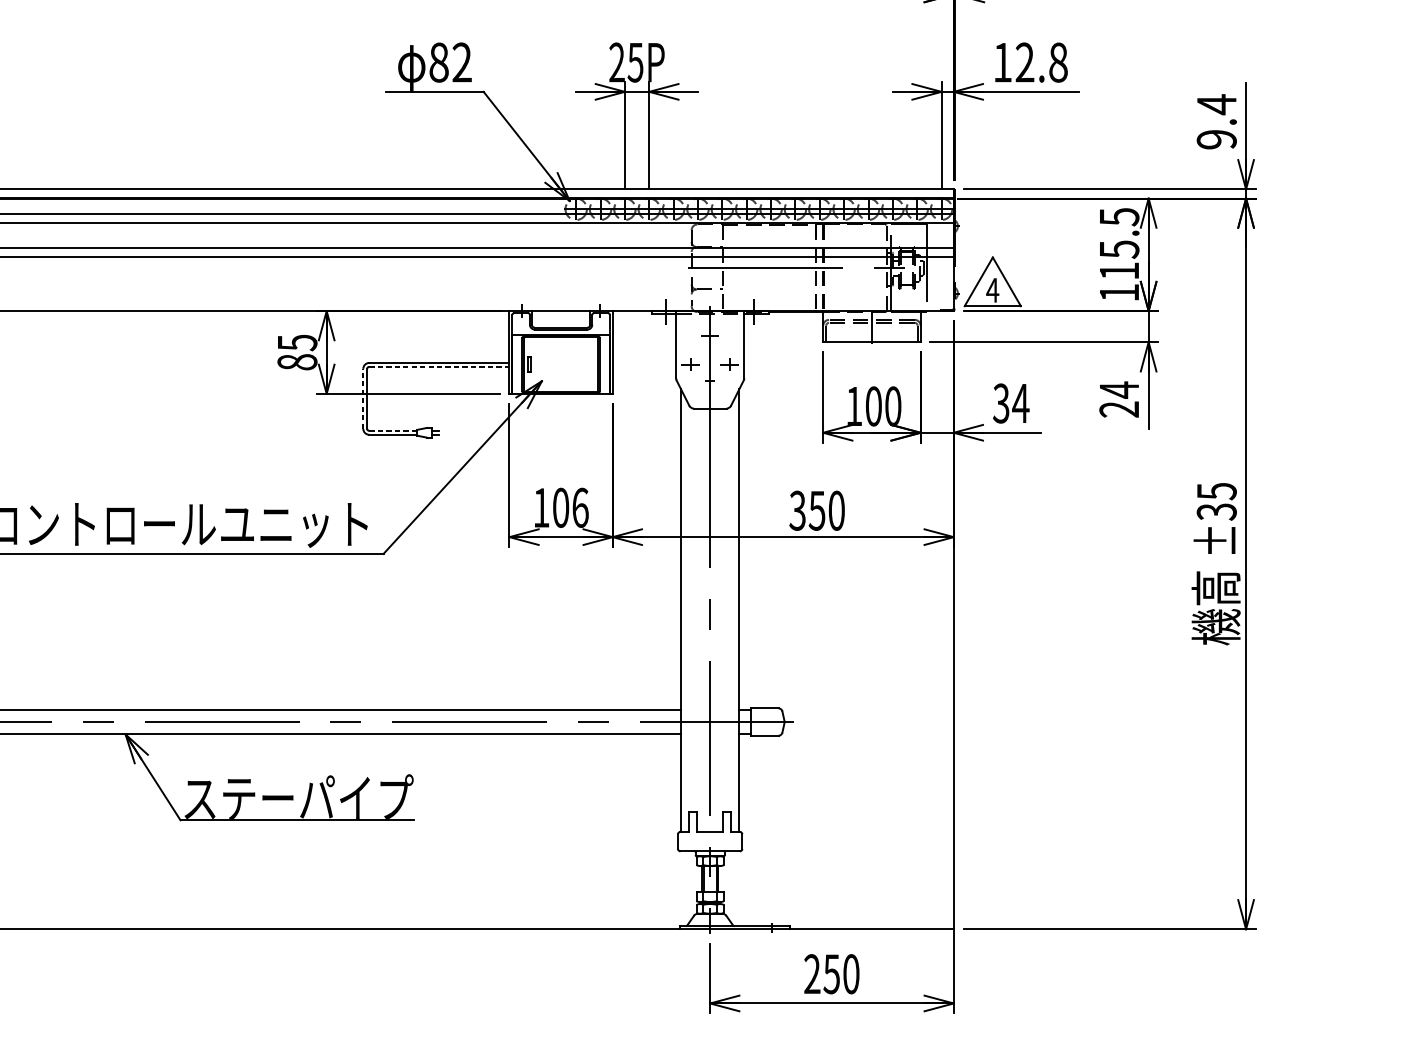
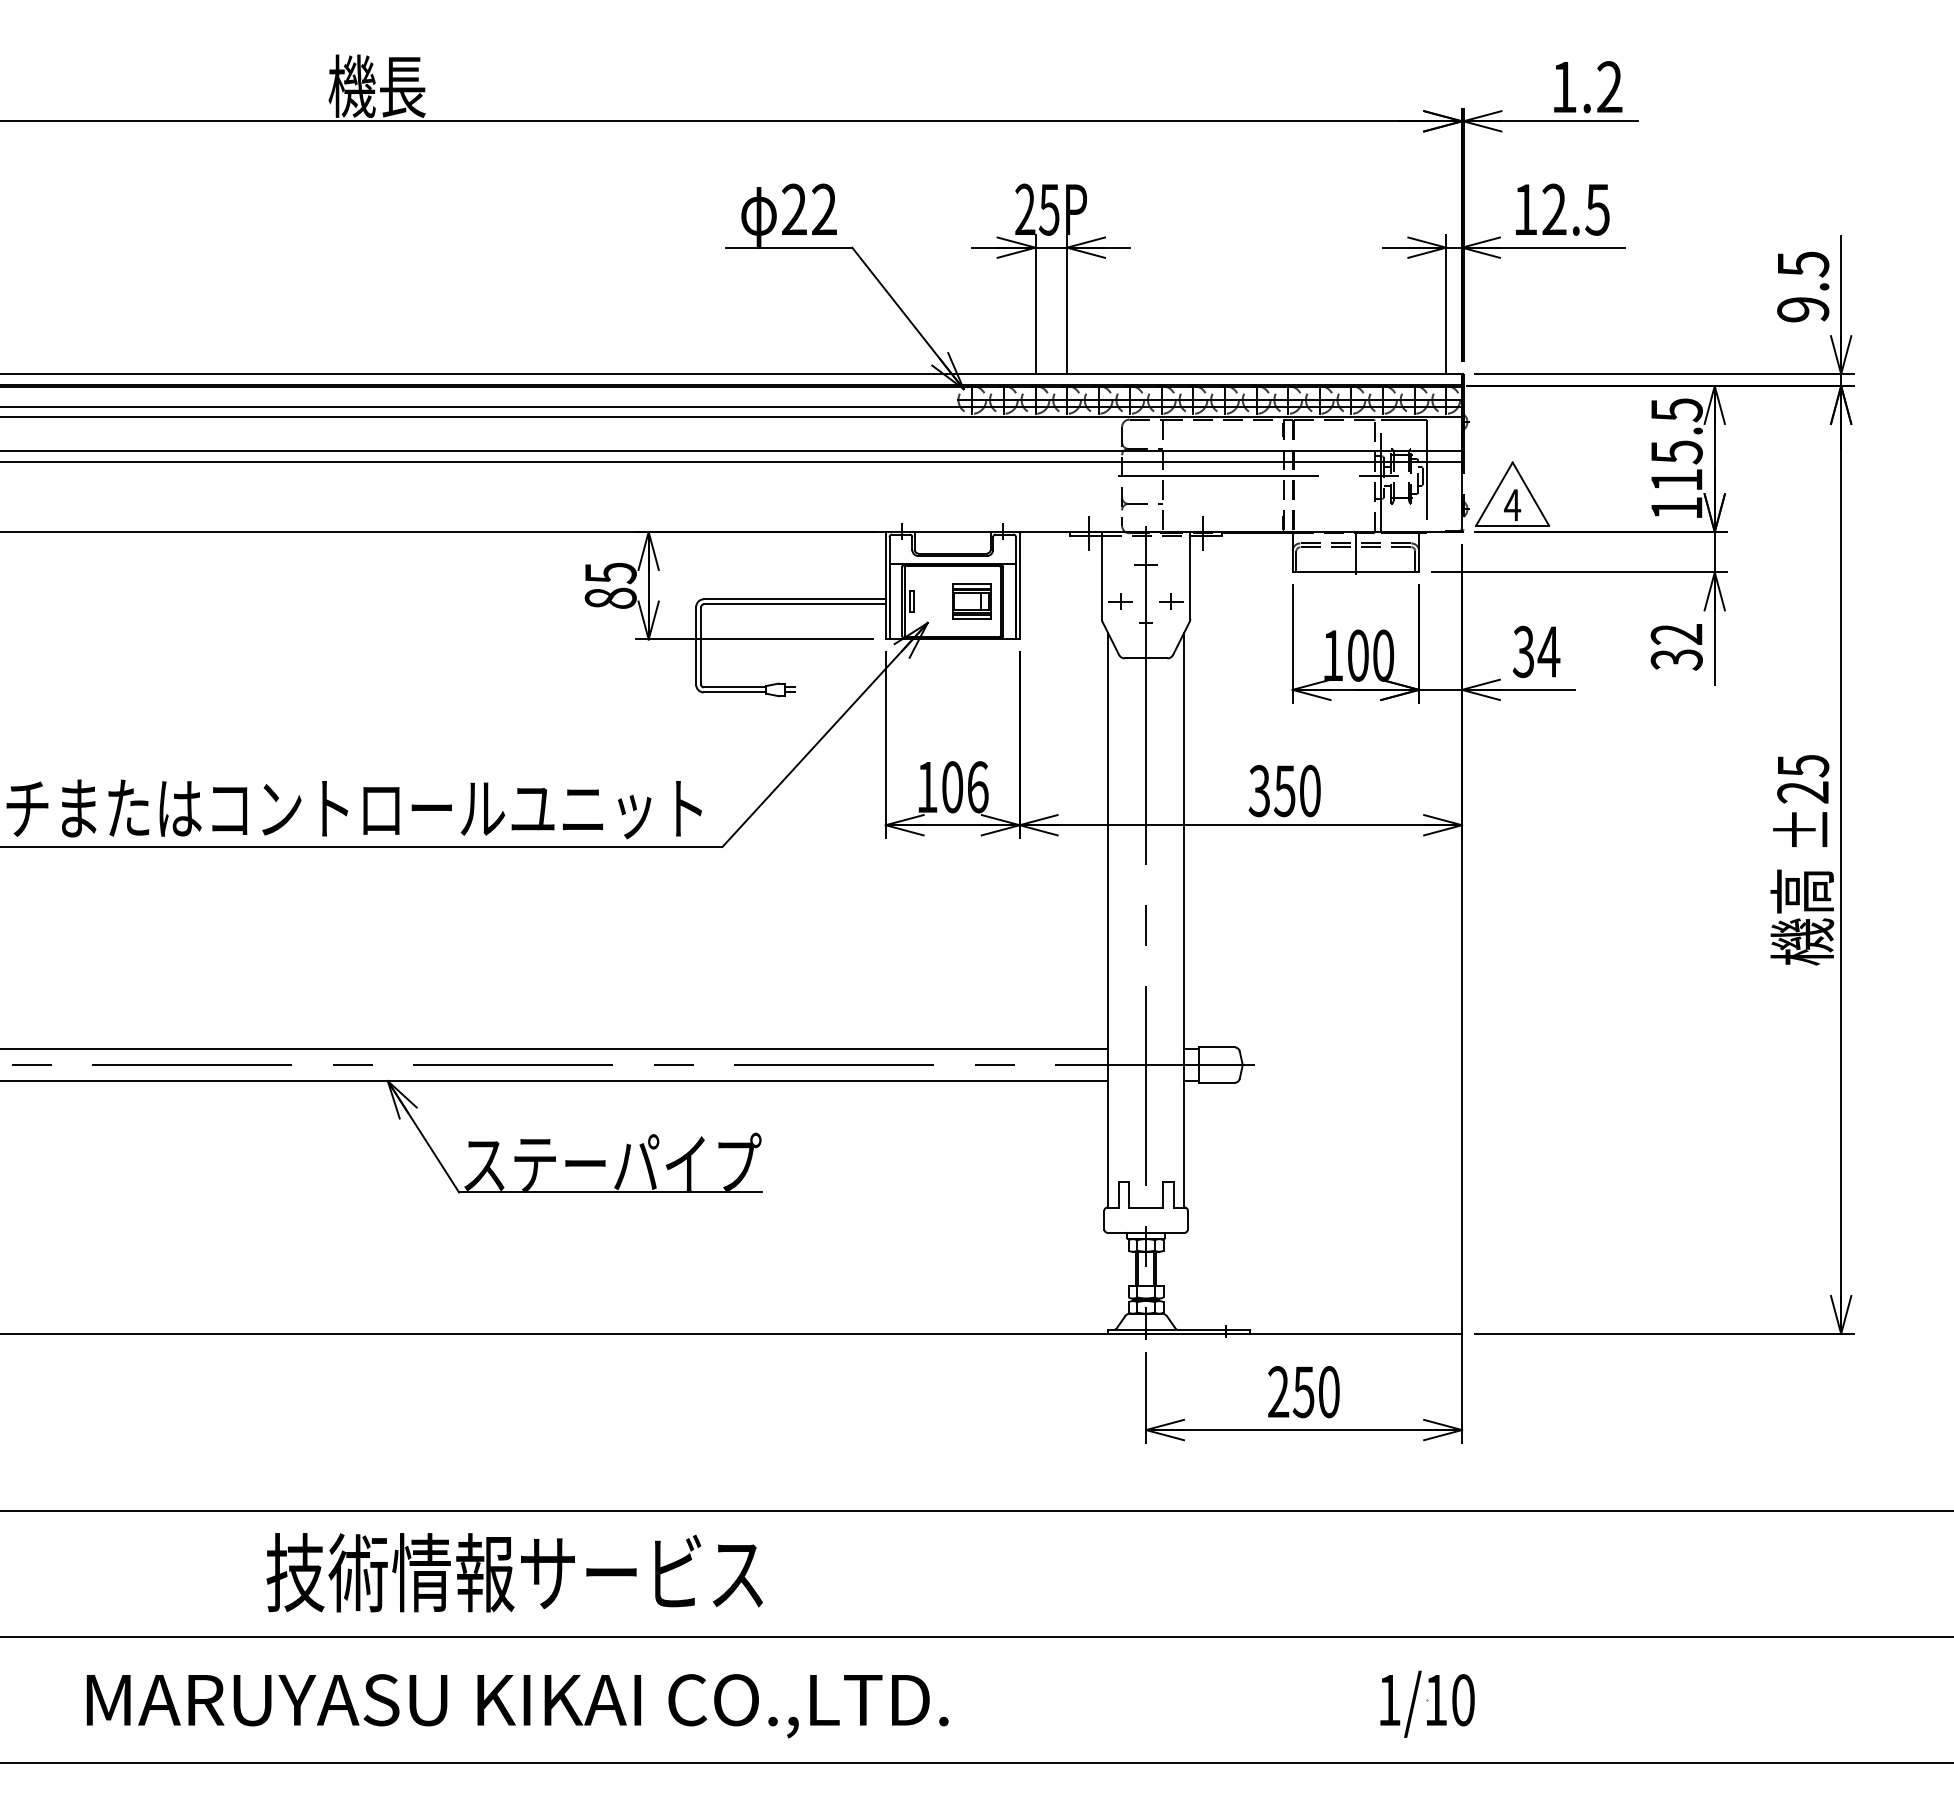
text: (439, 62) -> (794, 209), 82 -> 22
text: (1058, 62) -> (1597, 209), 12.8 -> 12.5
text: (1217, 104) -> (1803, 264), 9.4 -> 9.5
part: (575, 364) -> (971, 601), added
line: (439, 366) -> (794, 604), dashed -> solid
line: (363, 398) -> (696, 645), dashed -> solid
text: (1119, 399) -> (1676, 646), 24 -> 32
line: (392, 430) -> (734, 687), dashed -> solid
text: (1217, 511) -> (1803, 792), ±35 -> ±25

